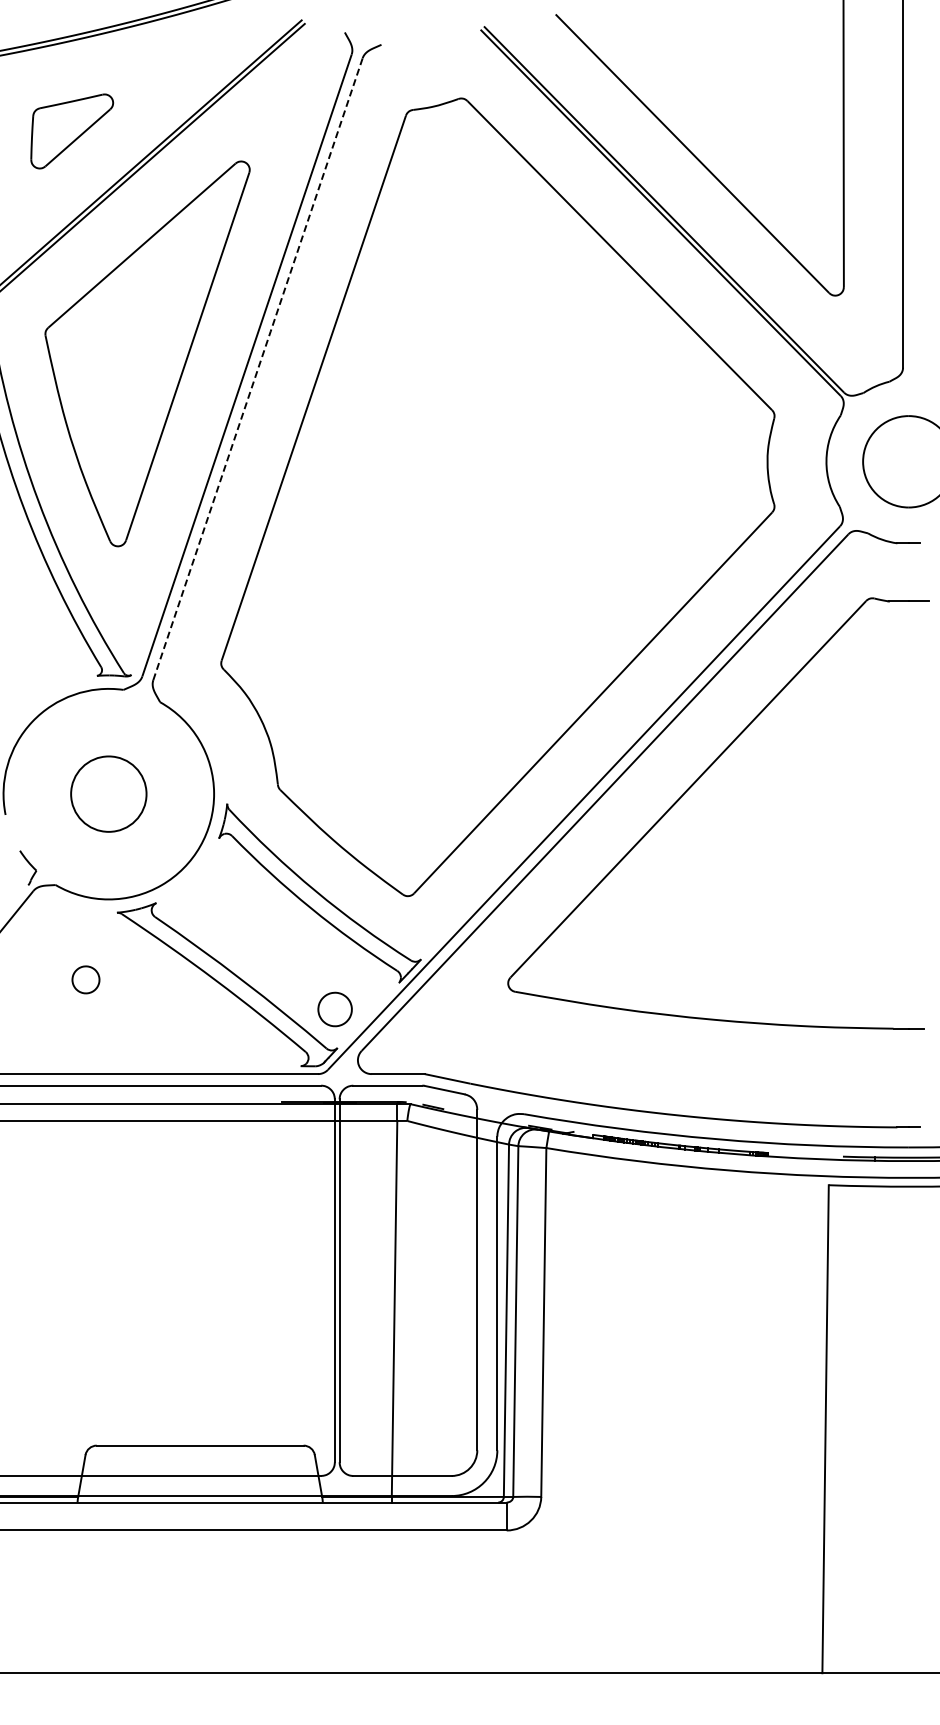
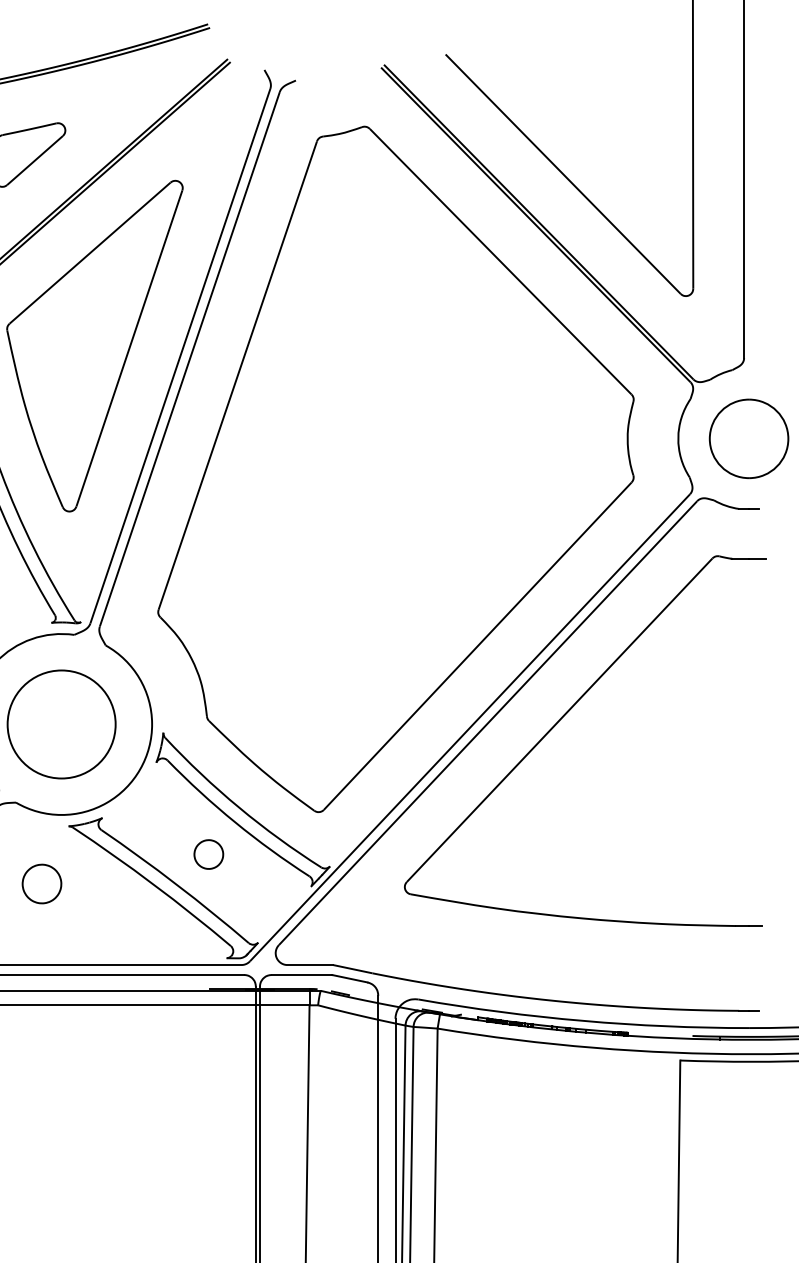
line: (258, 368) -> (190, 358), dashed -> solid
circle: (108, 794) -> (61, 724), size x1.67
part: (85, 979) -> (41, 883), size x1.67
part: (334, 1009) -> (208, 854), moved

